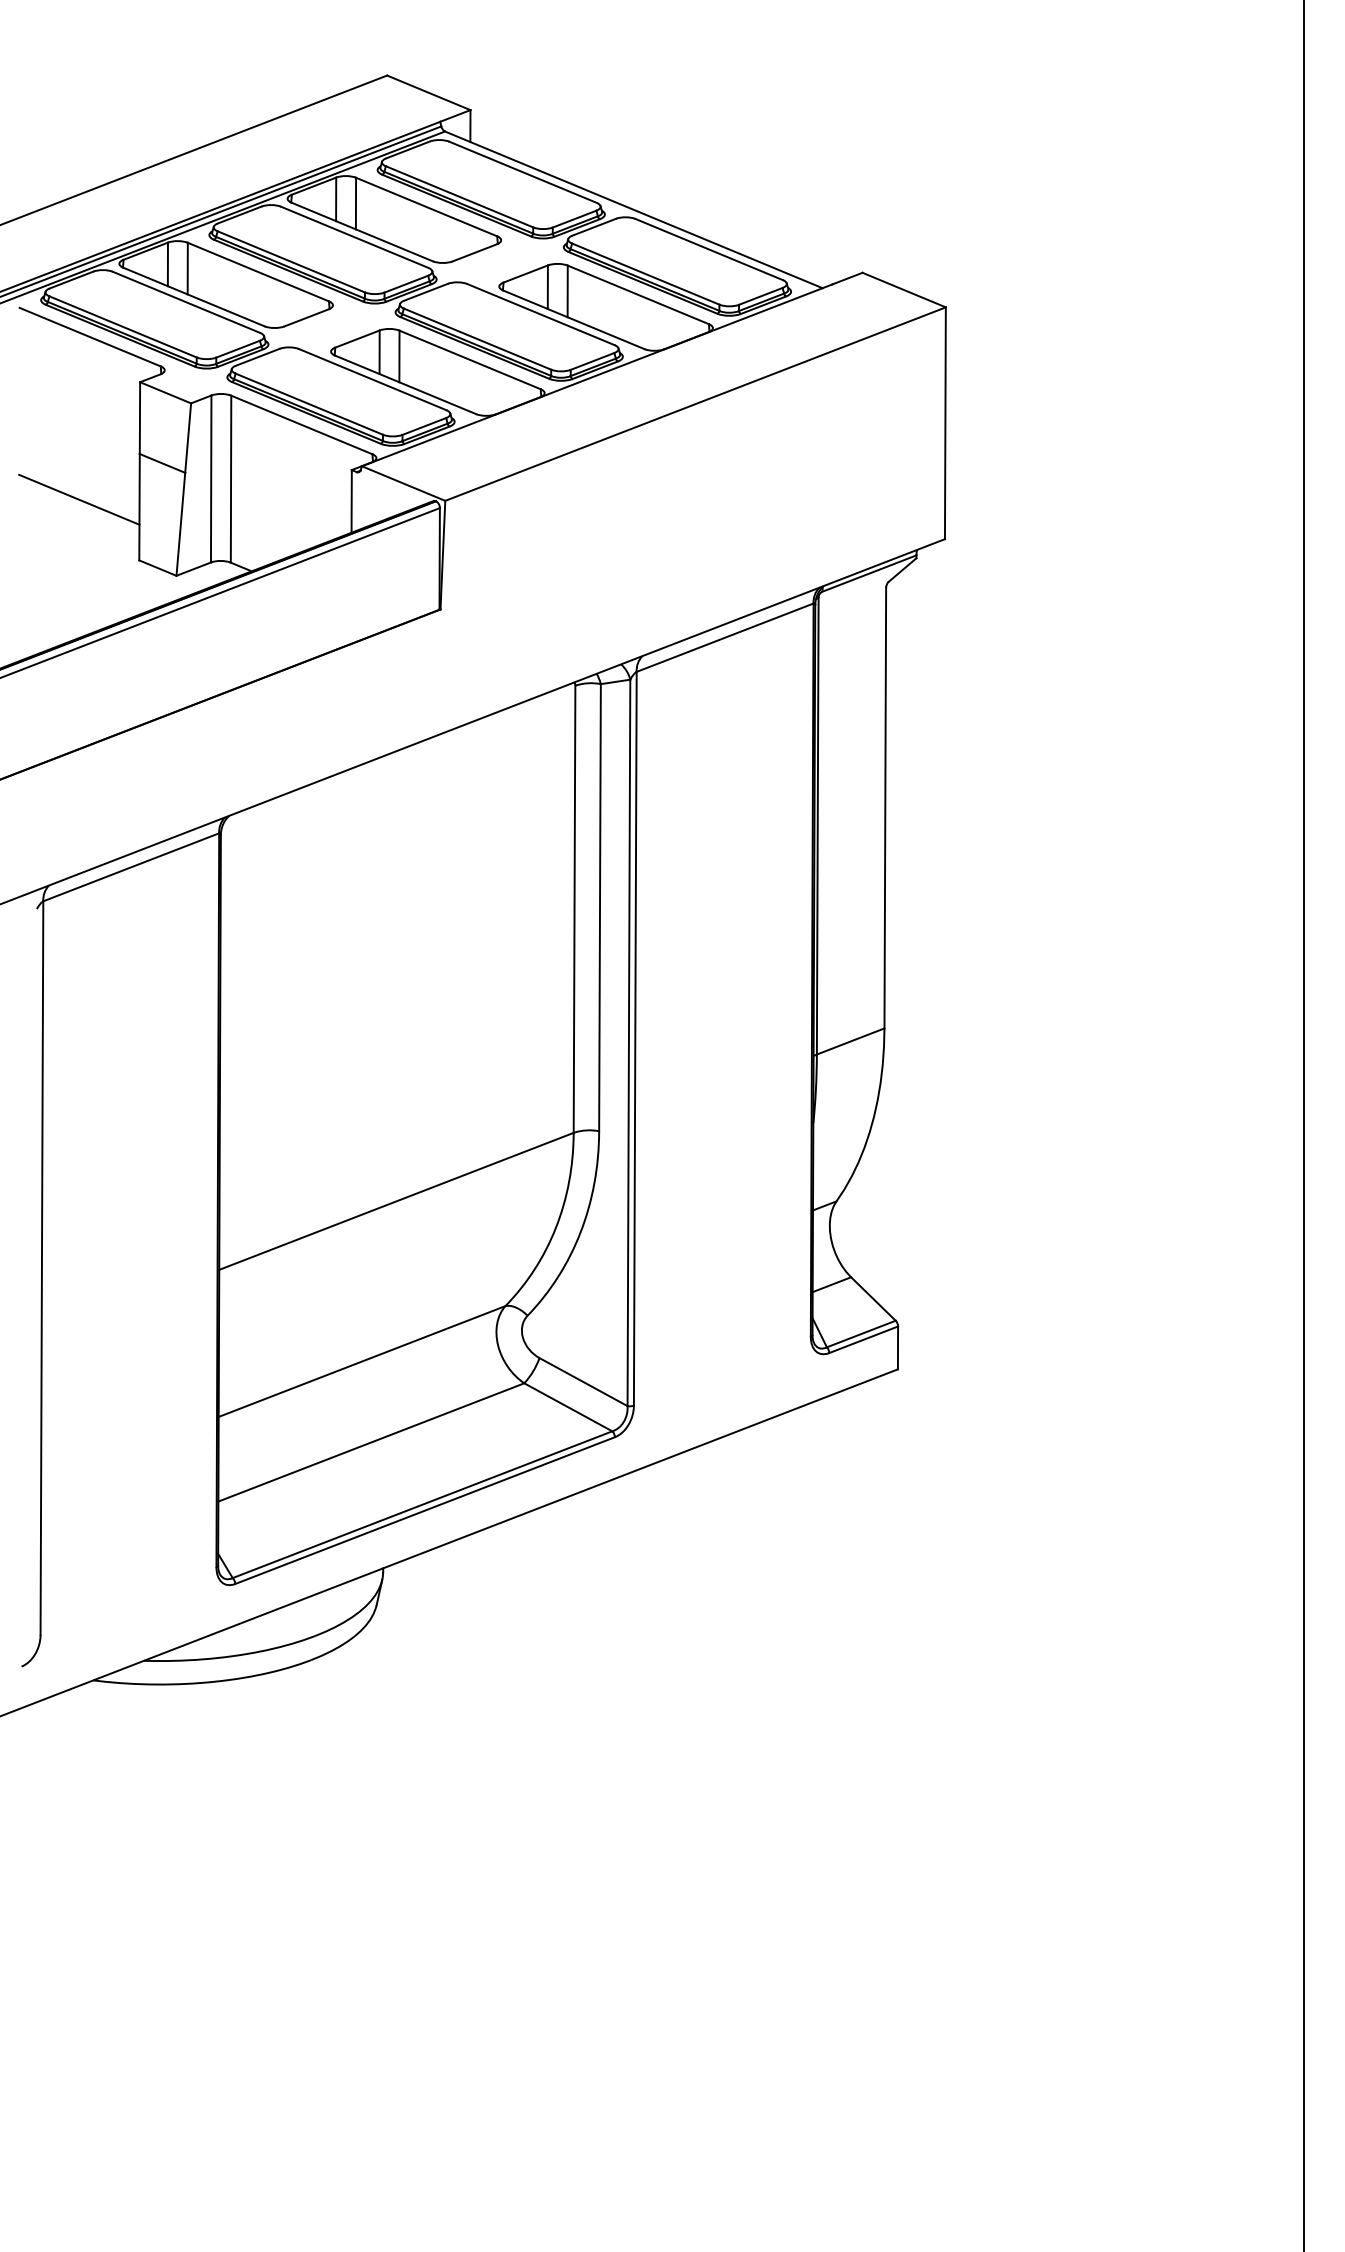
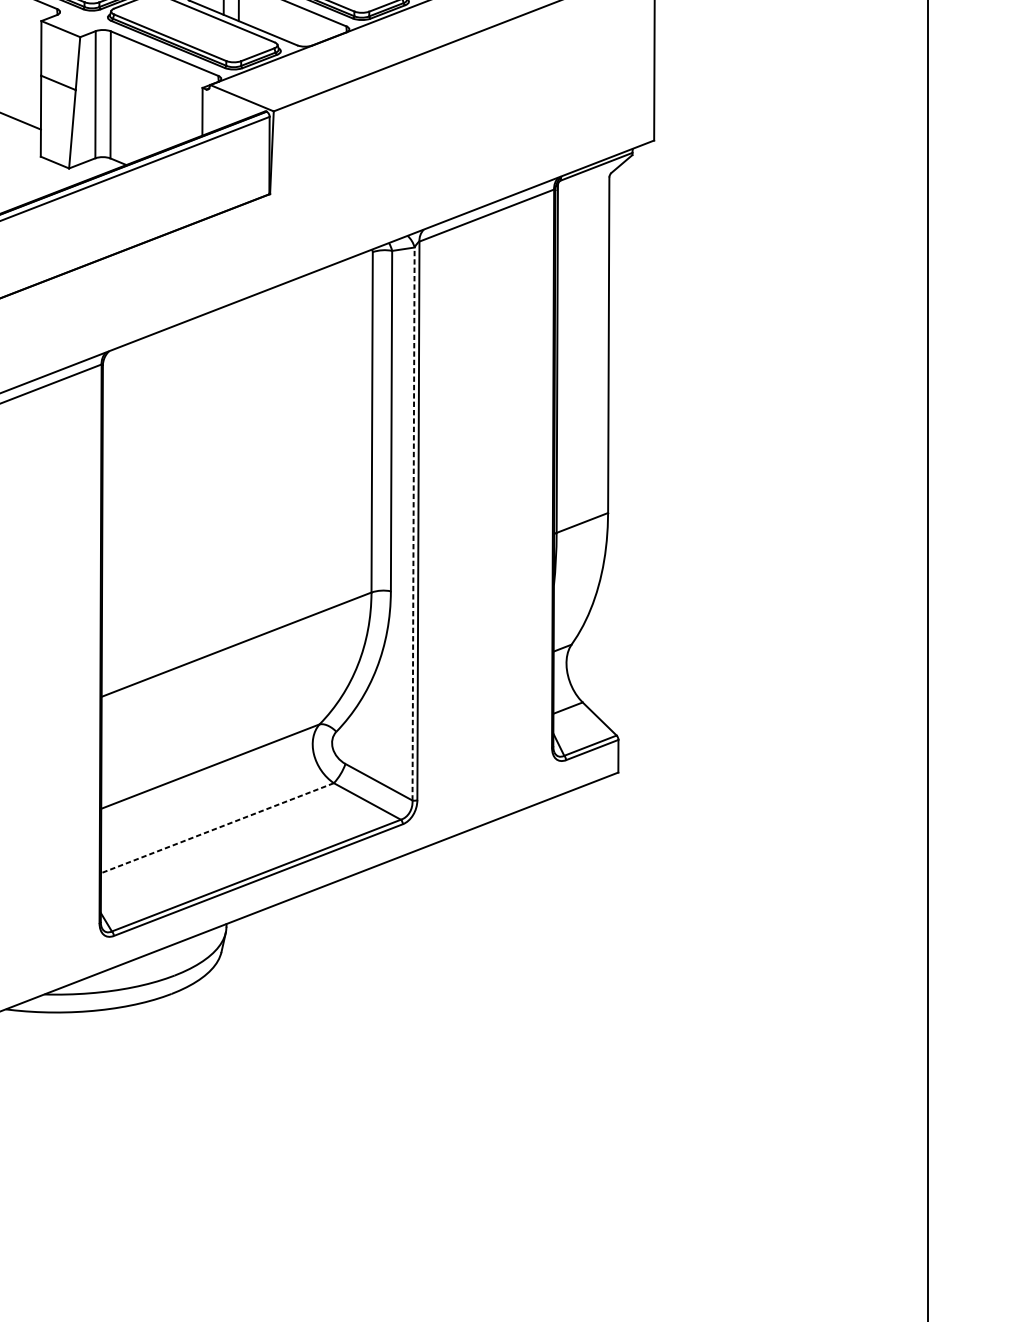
line: (628, 1042) -> (413, 523), solid -> dashed
line: (370, 1442) -> (216, 828), solid -> dashed

